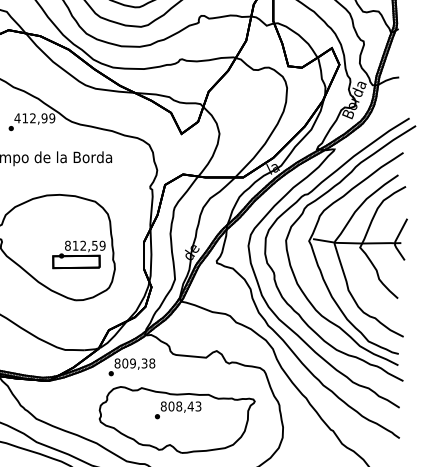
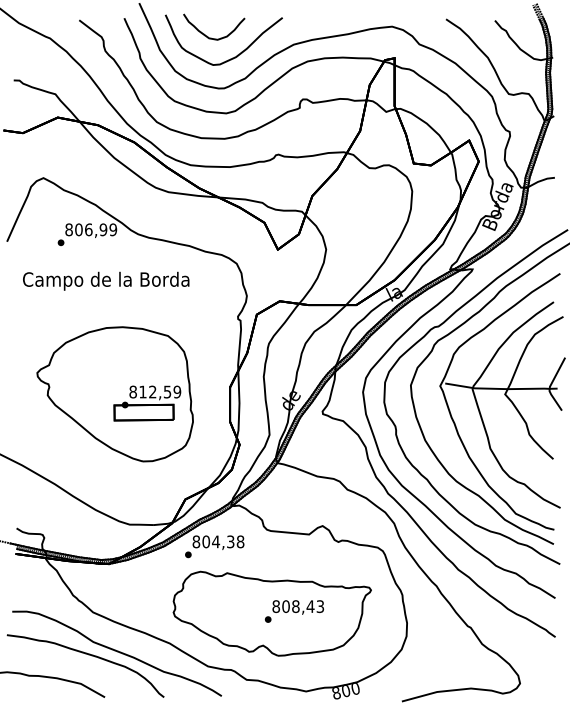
text: (24, 118) -> (78, 229), 412,99 -> 806,99
text: (133, 363) -> (216, 541), 809,38 -> 804,38
text: (177, 410) -> (293, 611), moved

